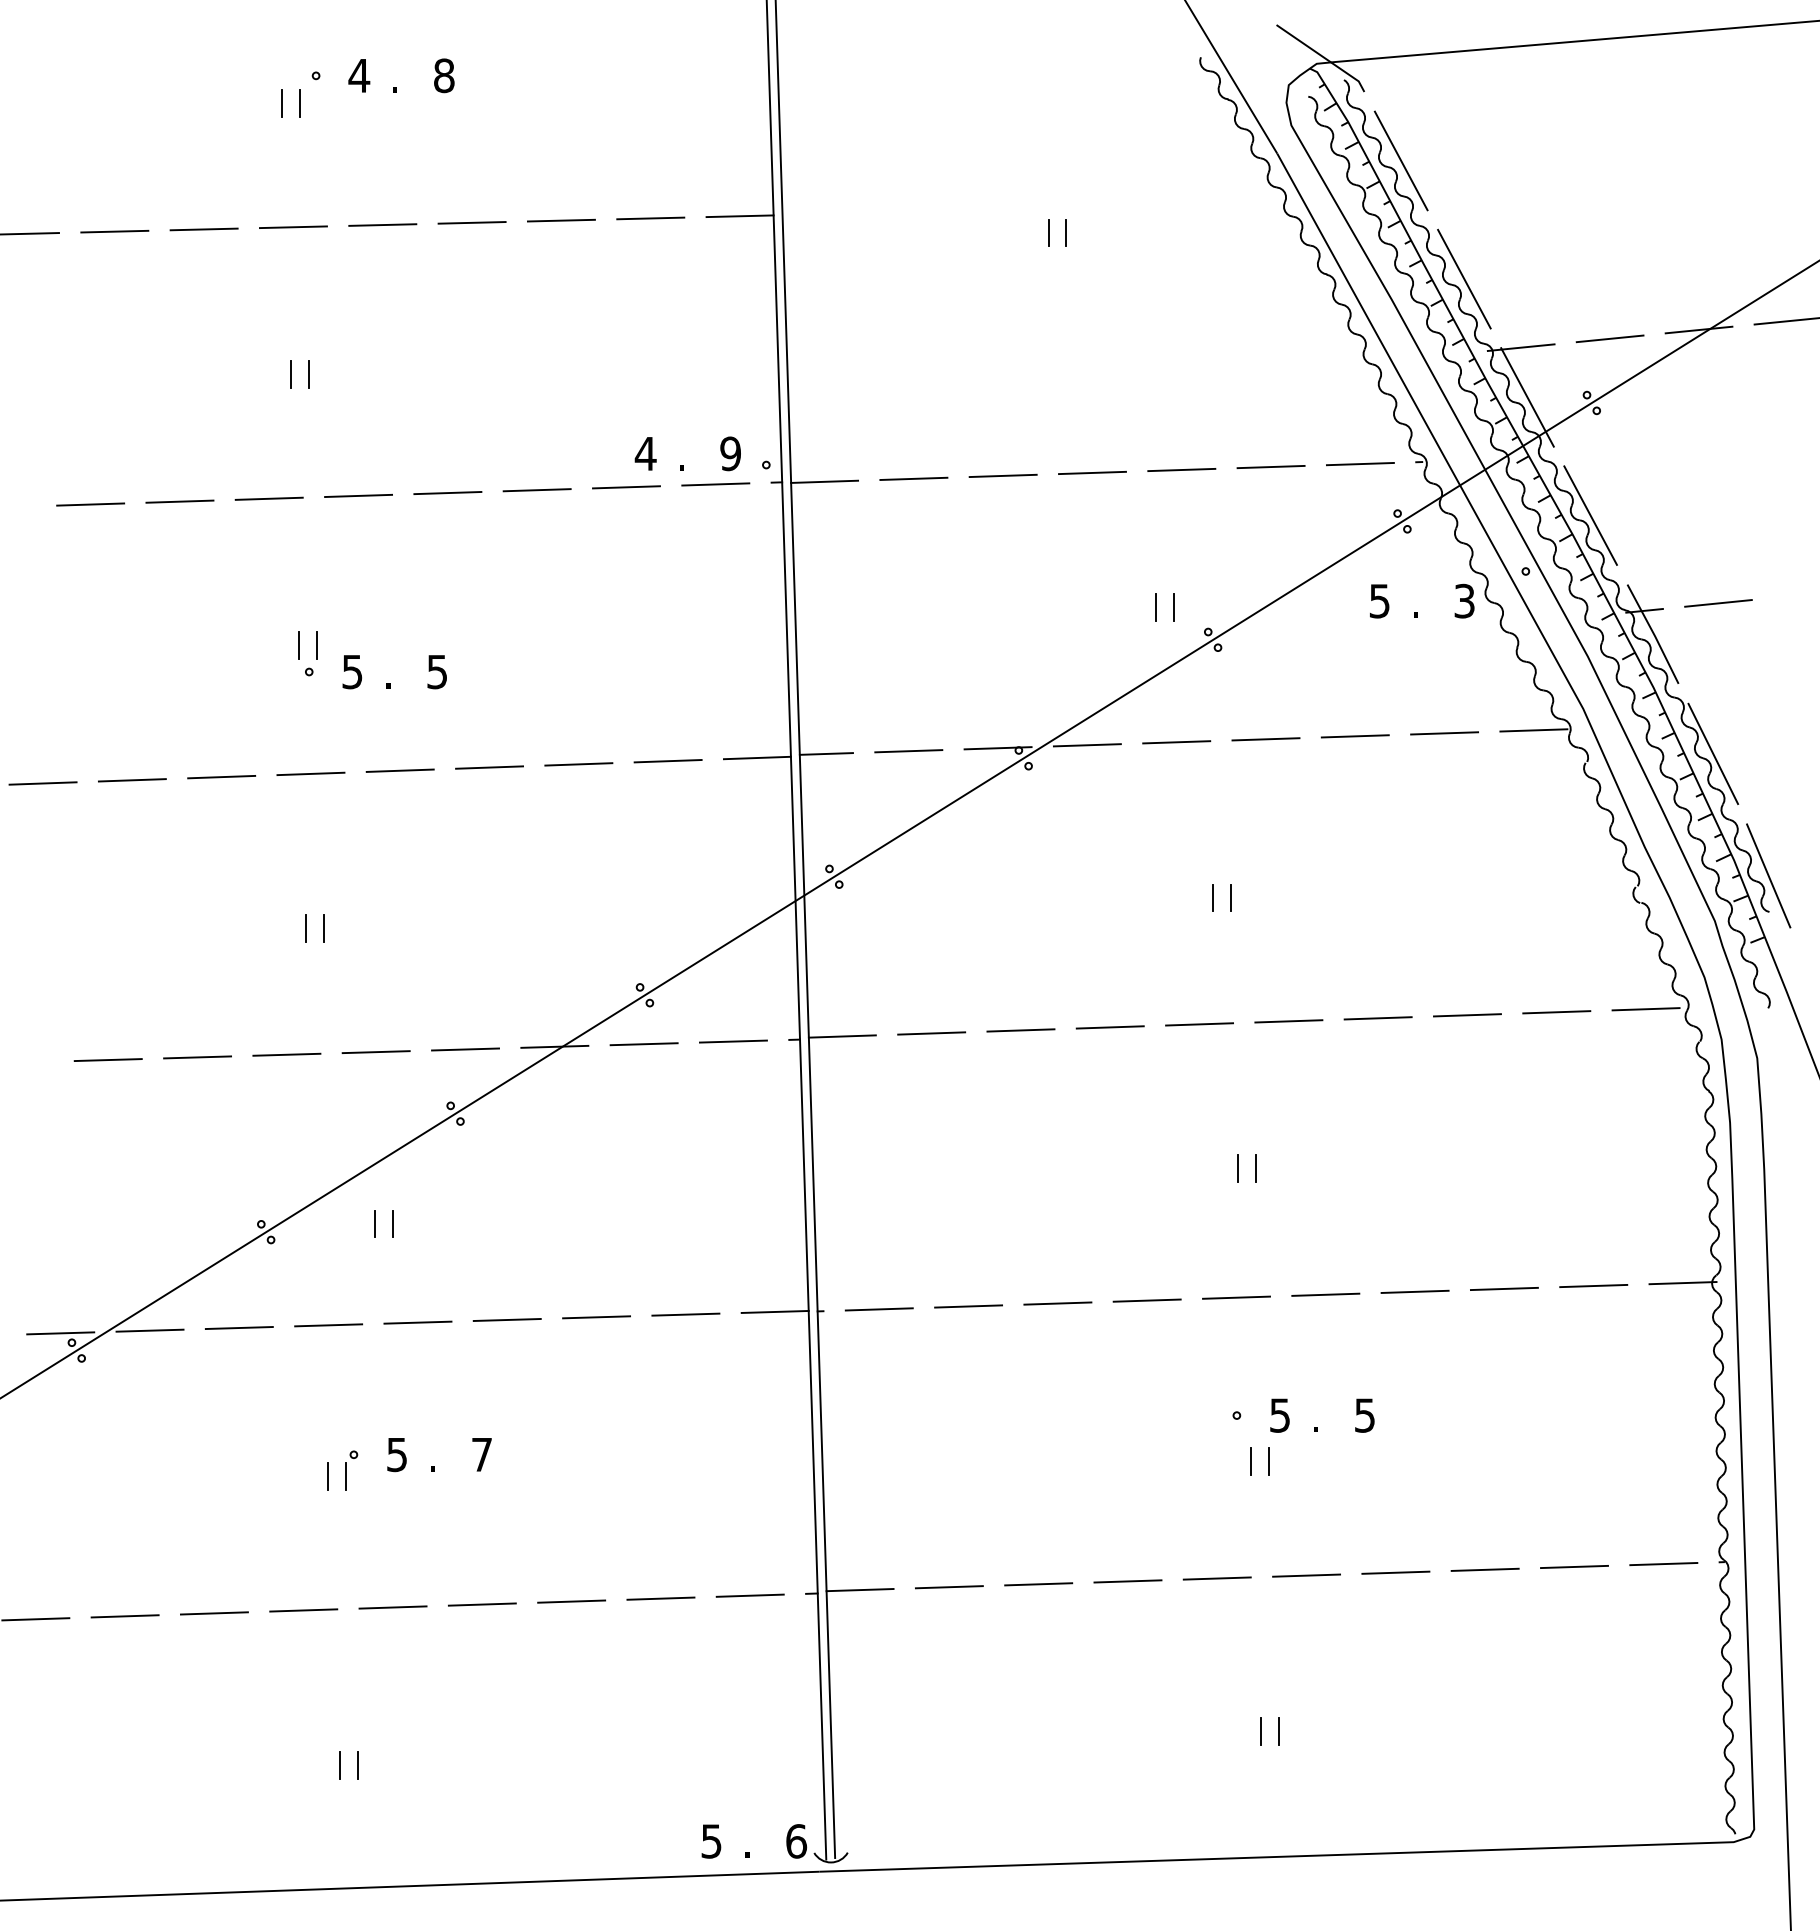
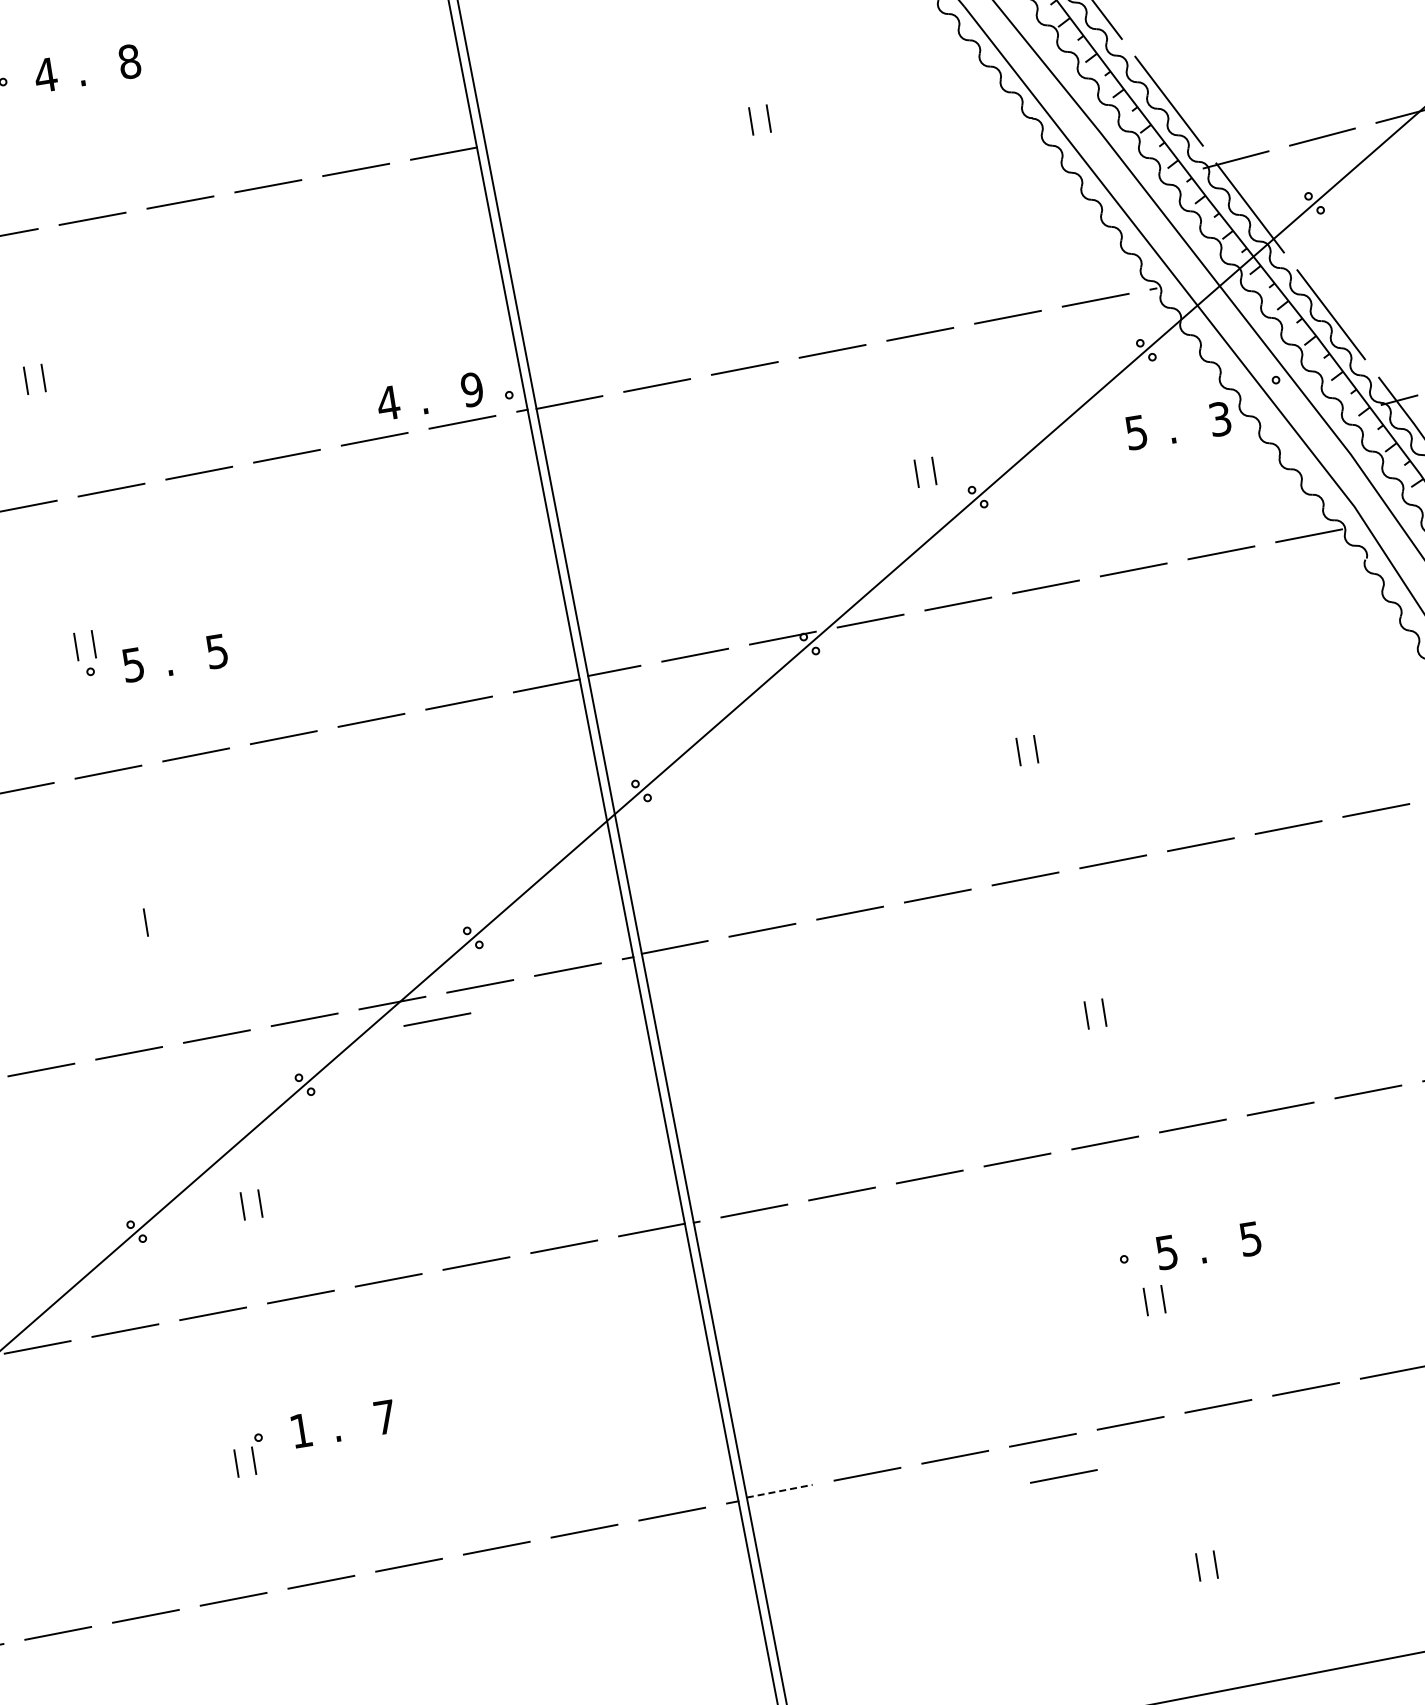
line: (306, 927) -> (128, 924), removed
line: (596, 1070) -> (437, 1019), added
text: (396, 1455) -> (300, 1431), 5 -> 1
line: (860, 1590) -> (780, 1491), solid -> dashed
line: (1142, 1620) -> (1063, 1476), added

